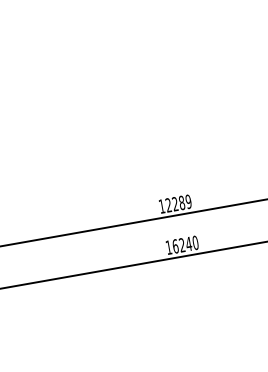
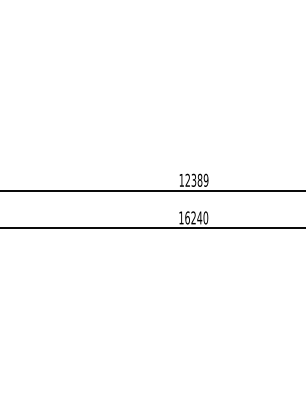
text: (174, 204) -> (193, 180), 12289 -> 12389

